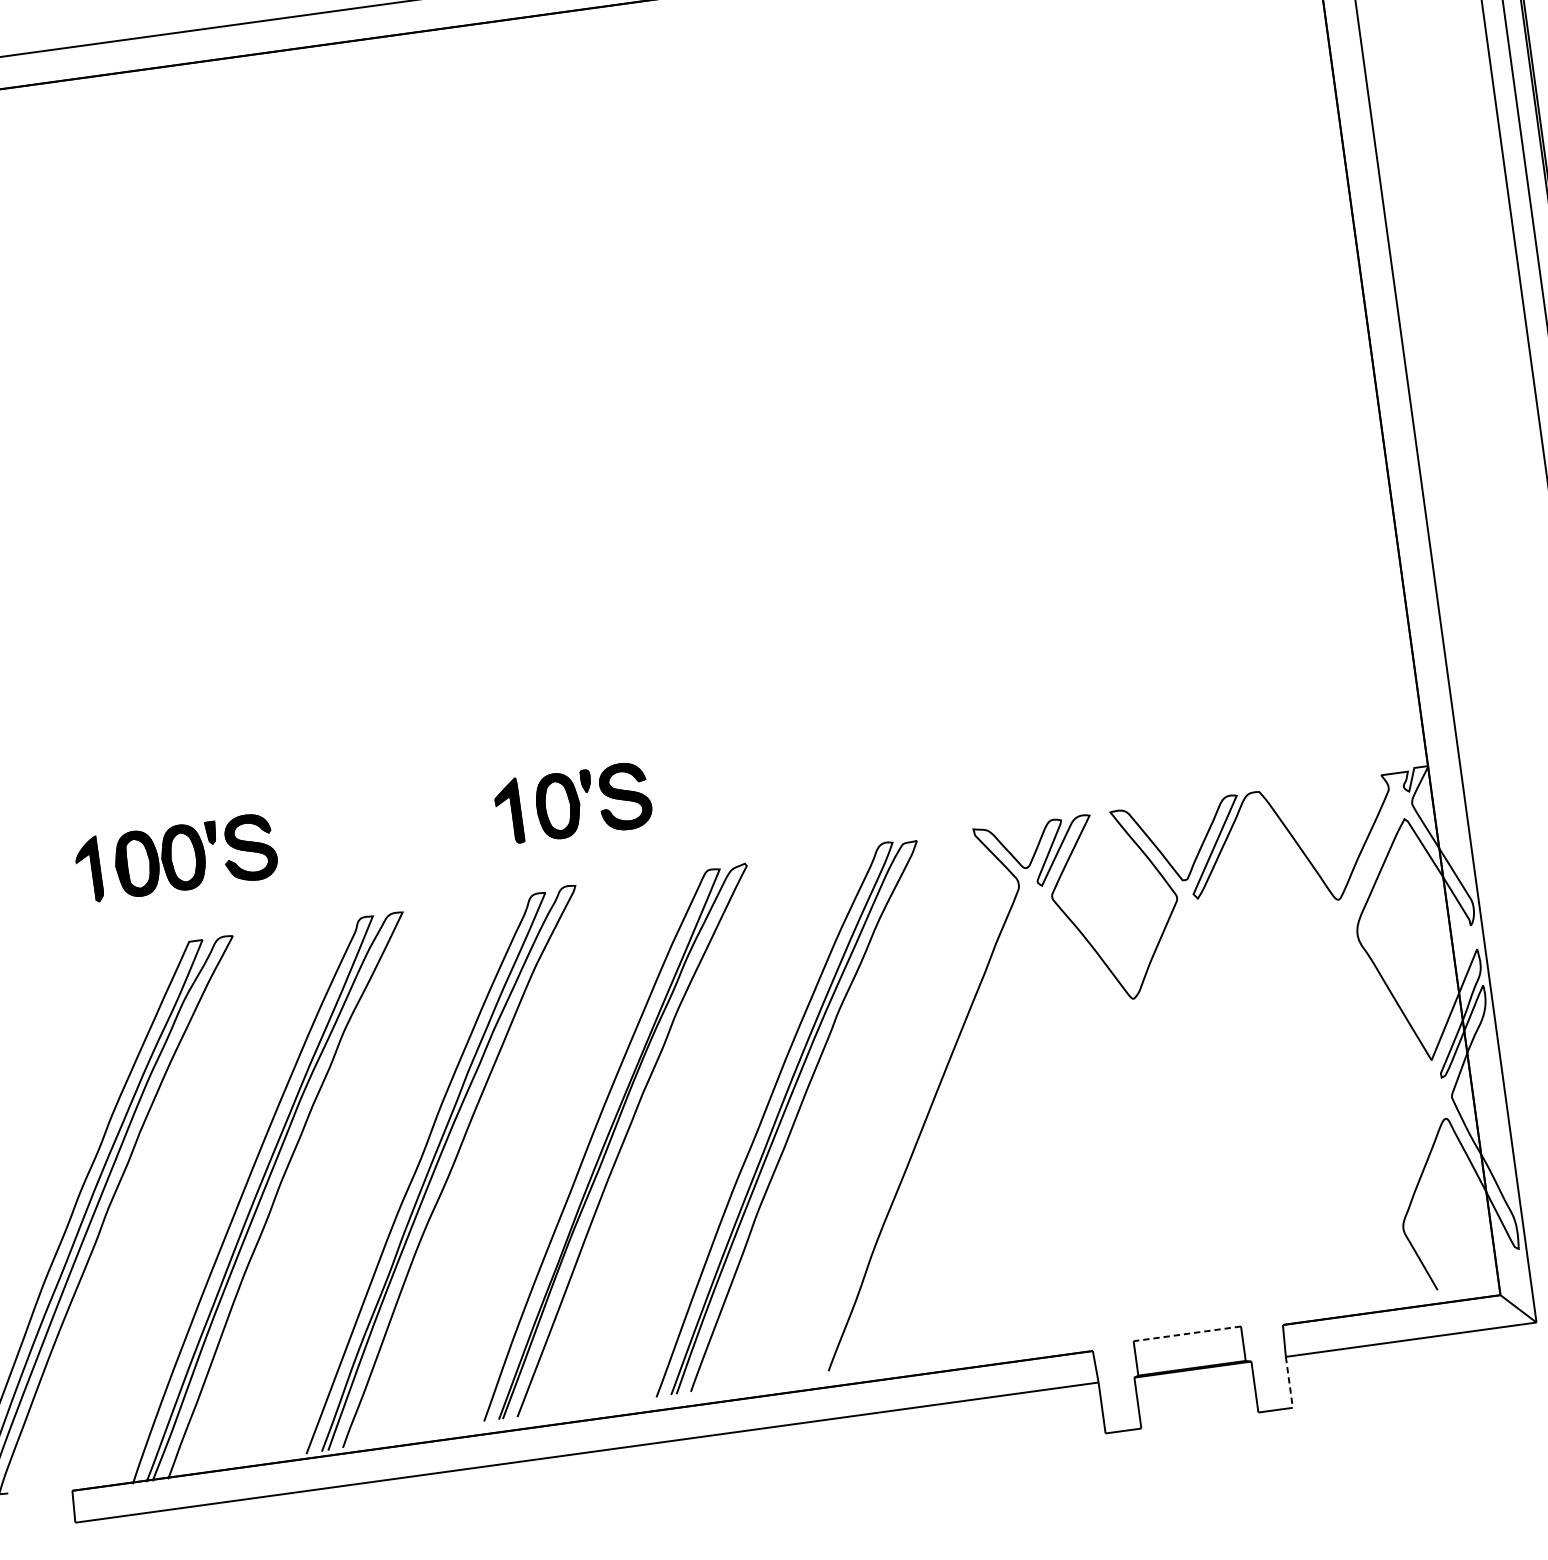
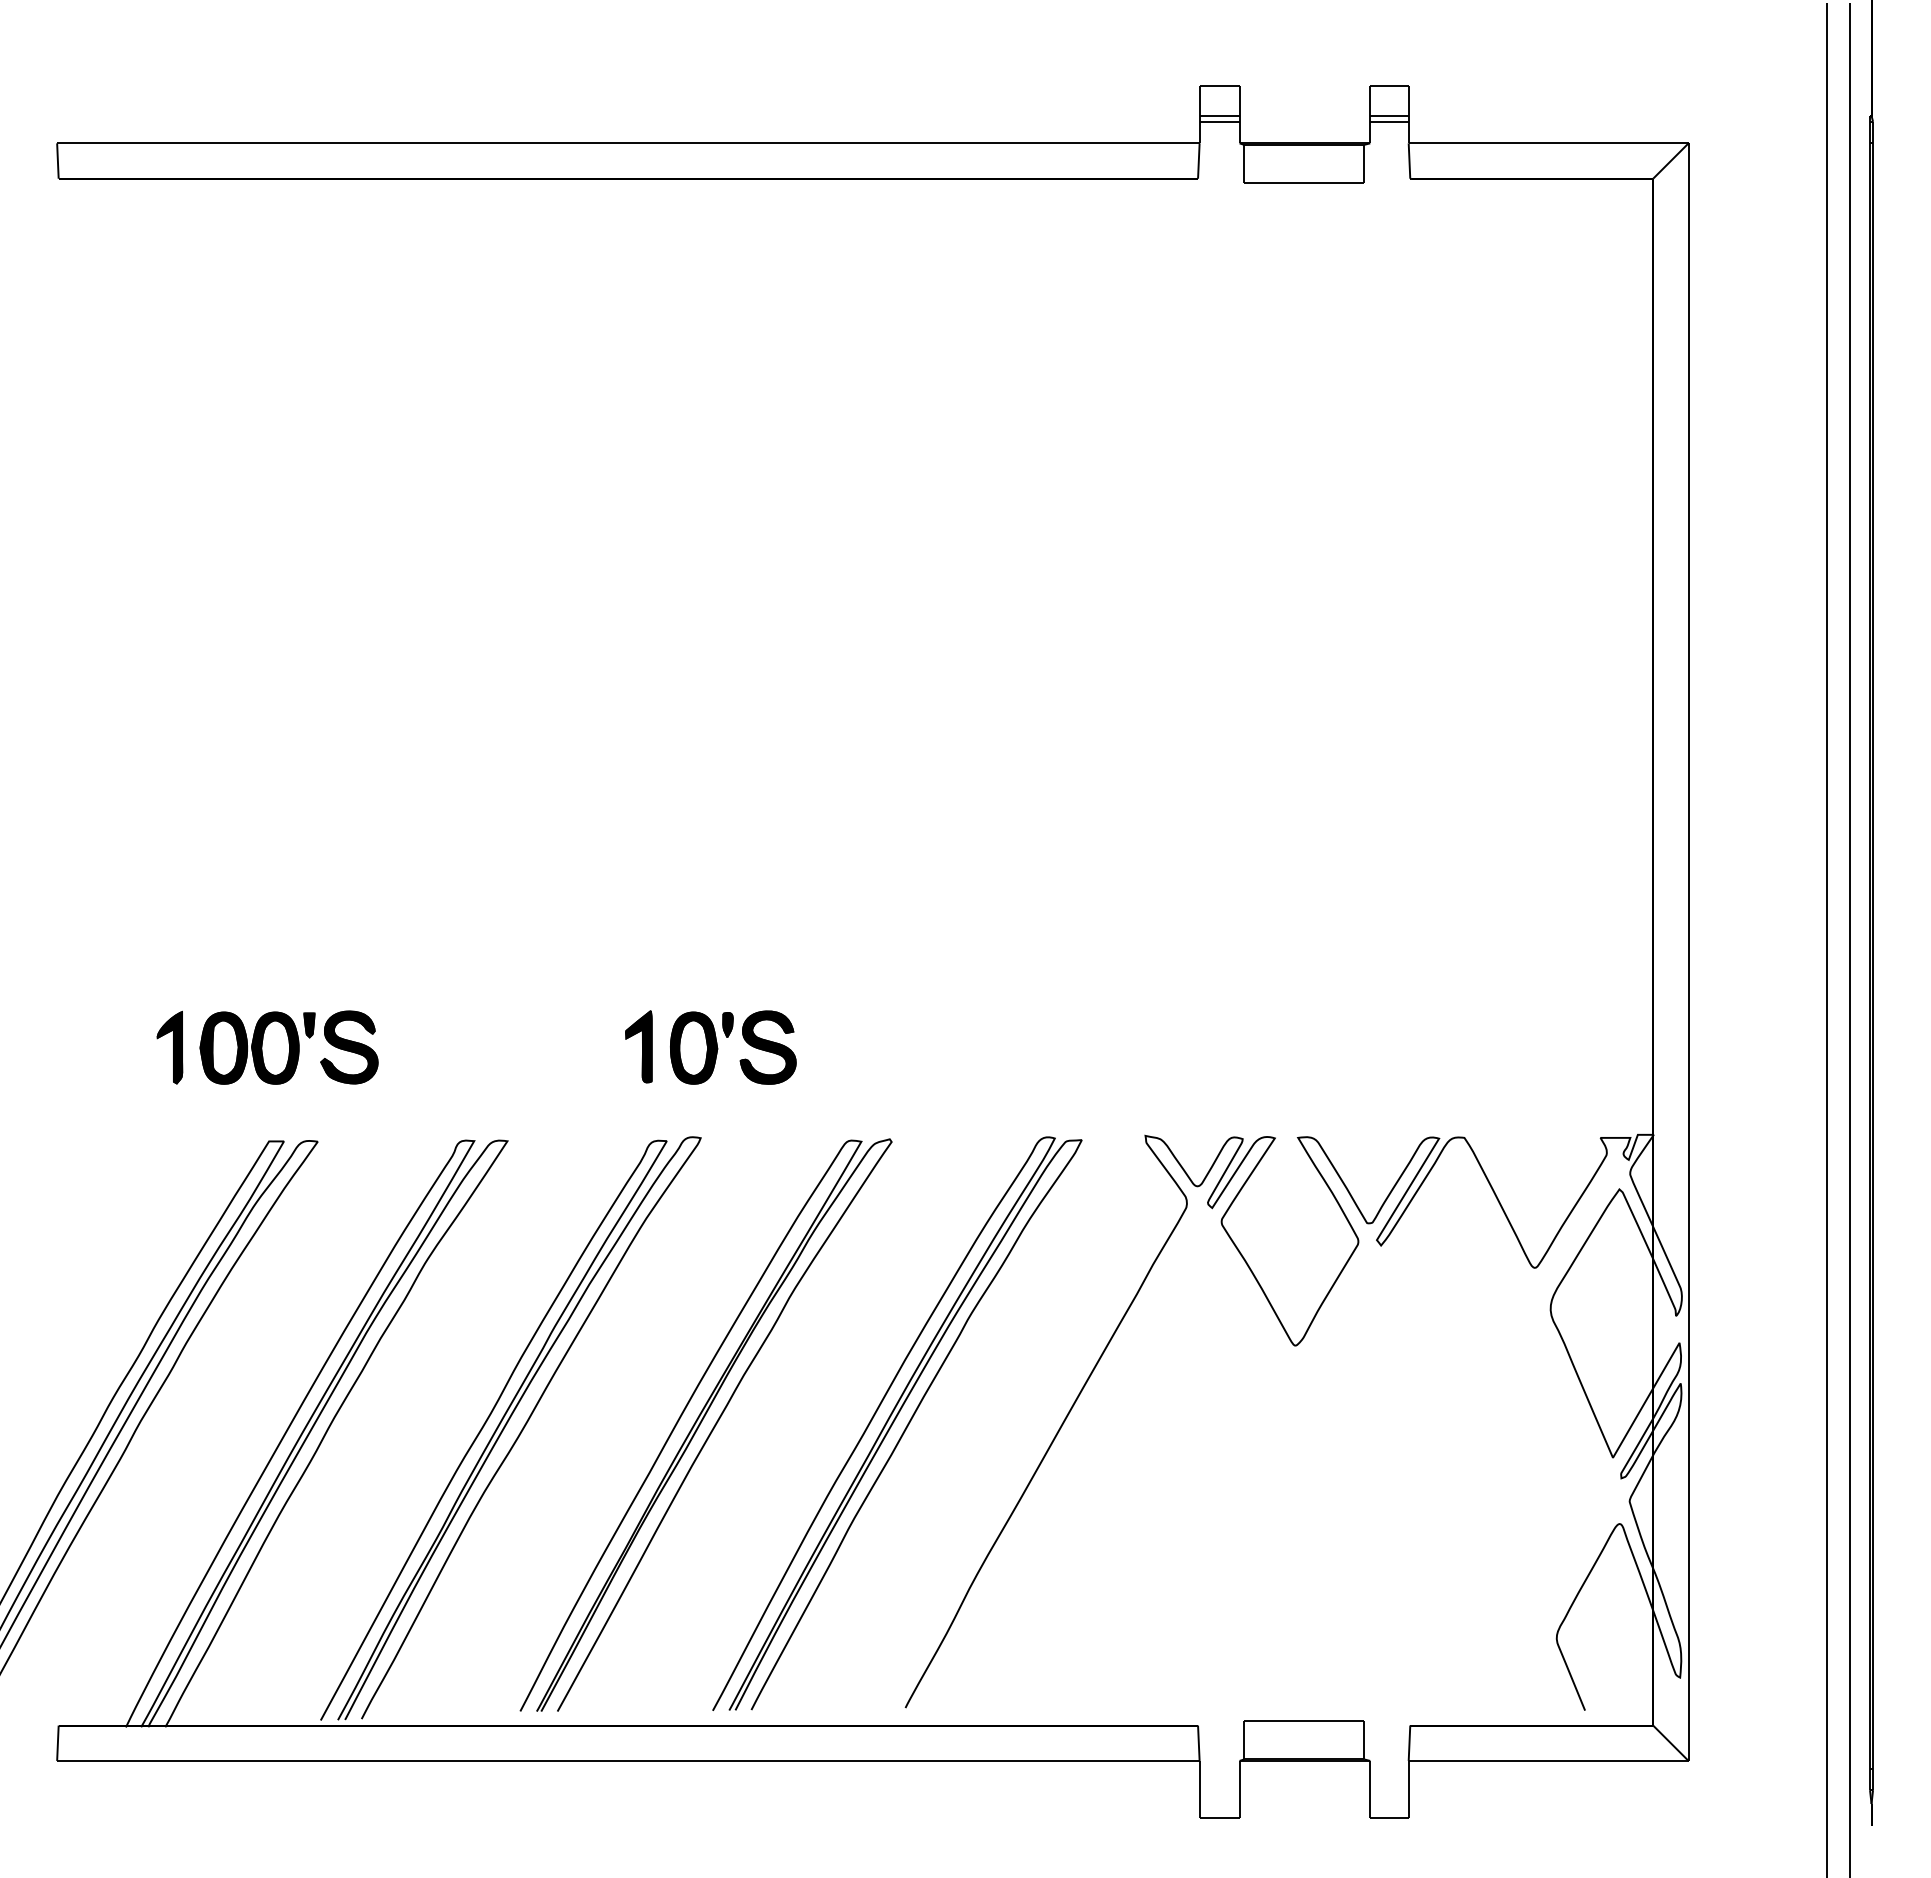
line: (1187, 1333) -> (1304, 1720), dashed -> solid
line: (1289, 1382) -> (1408, 1789), dashed -> solid

